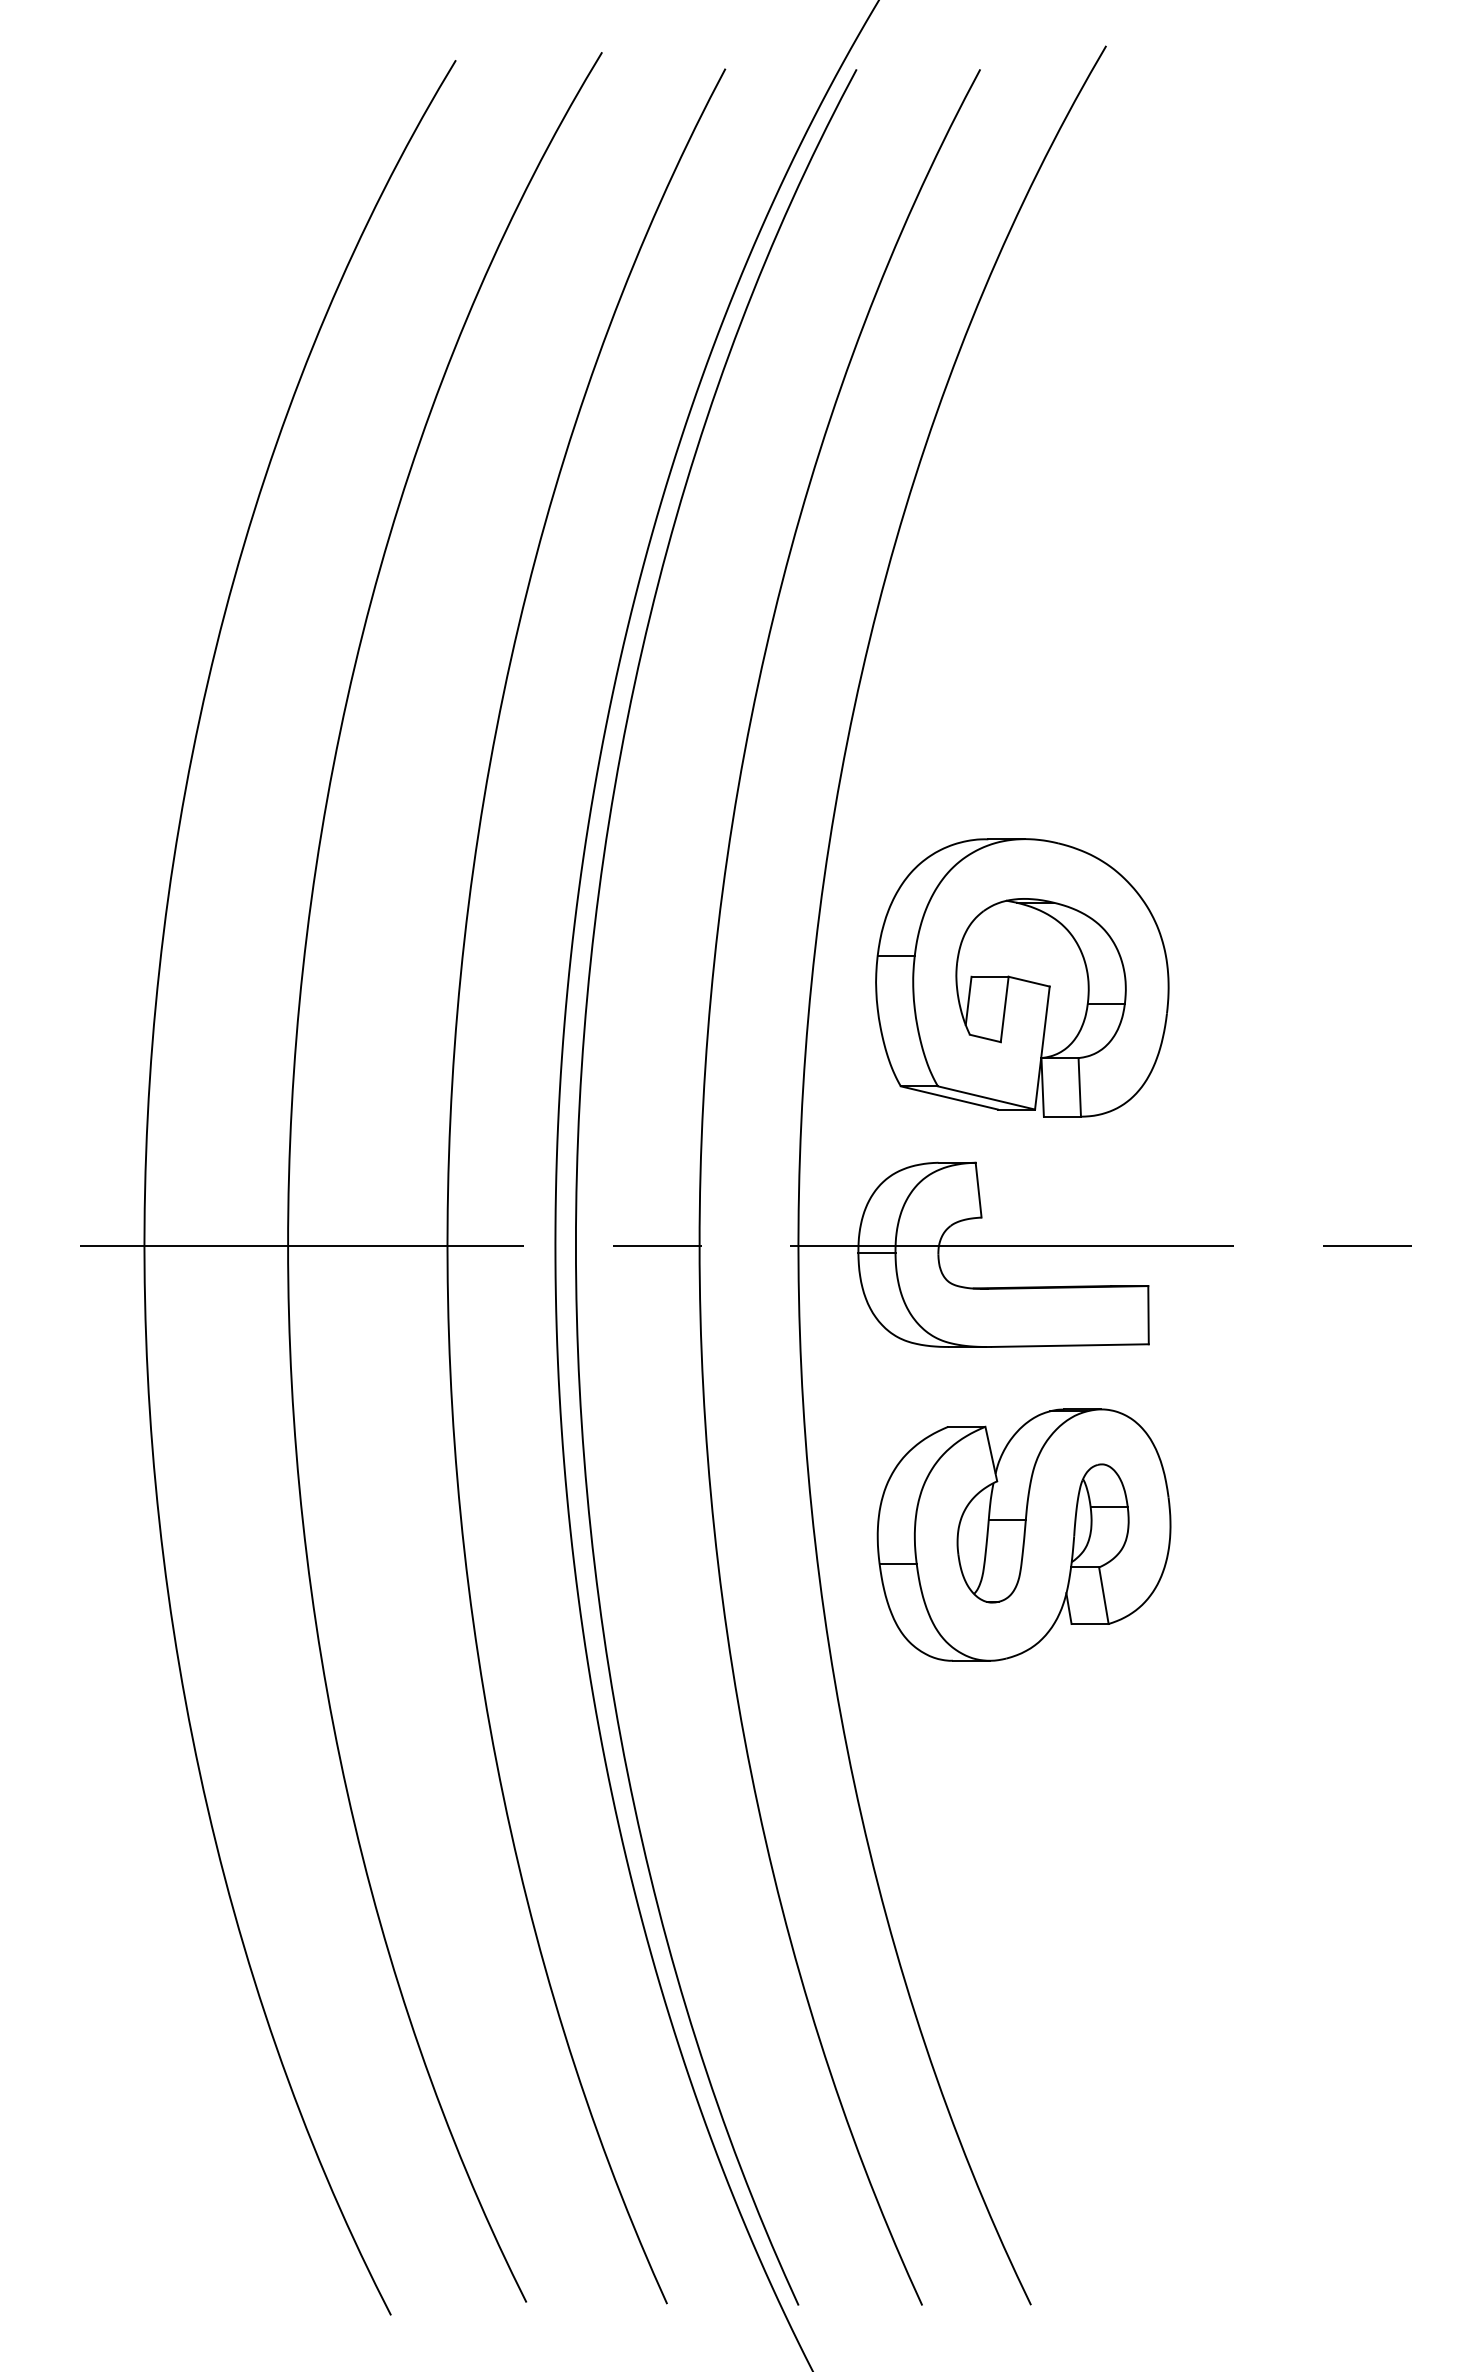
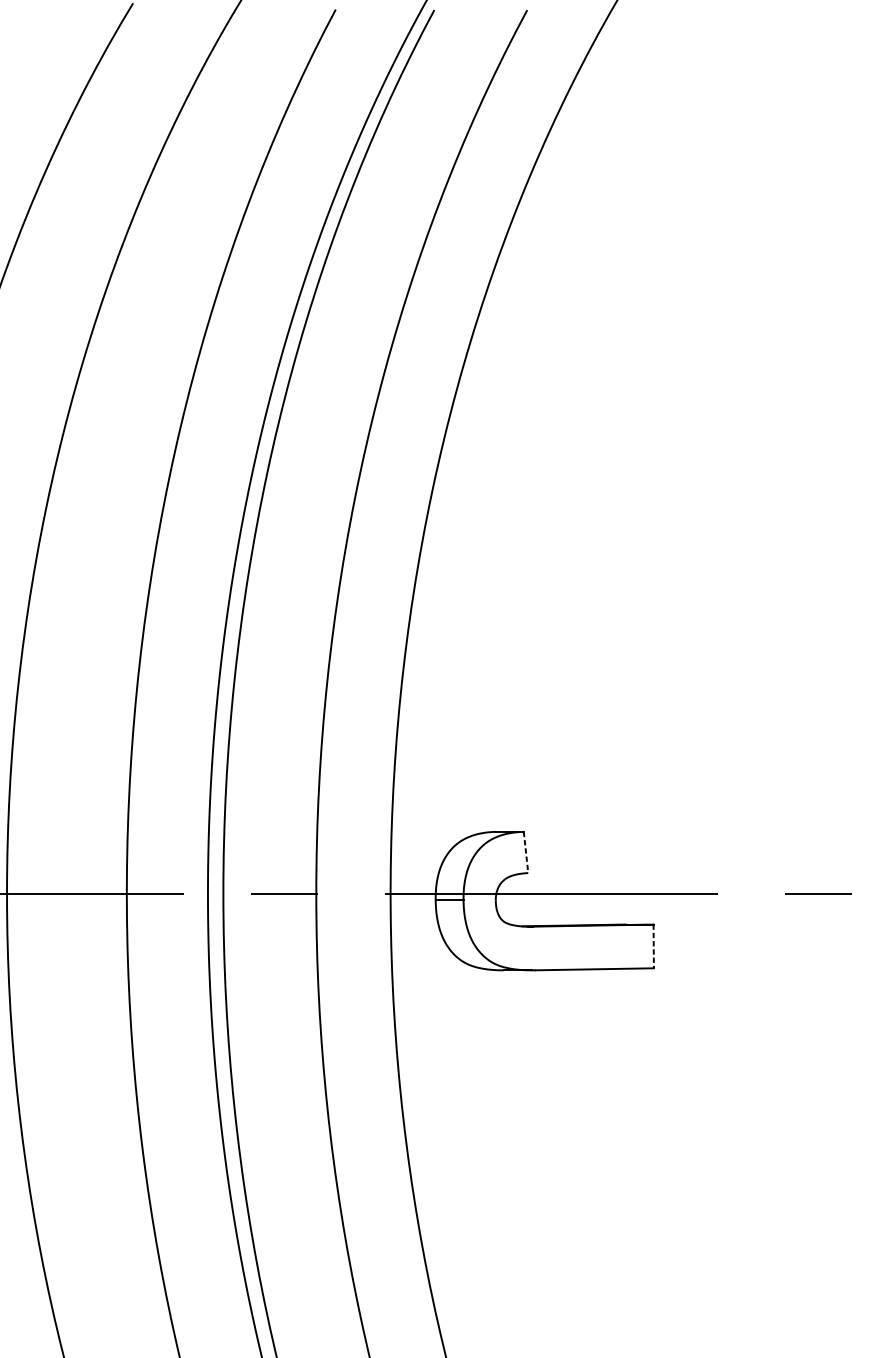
part: (1022, 977) -> (559, 692), removed
line: (978, 1190) -> (525, 852), solid -> dashed
line: (1148, 1315) -> (653, 946), solid -> dashed
part: (1023, 1534) -> (559, 1111), removed

